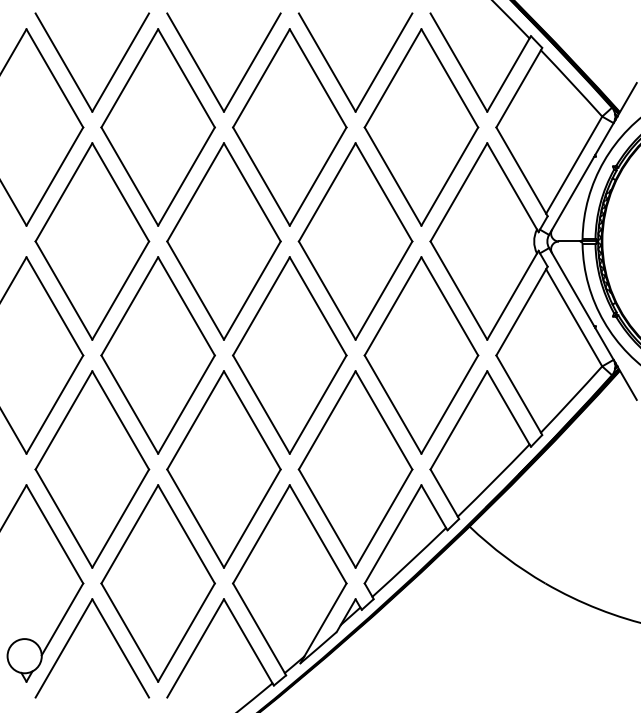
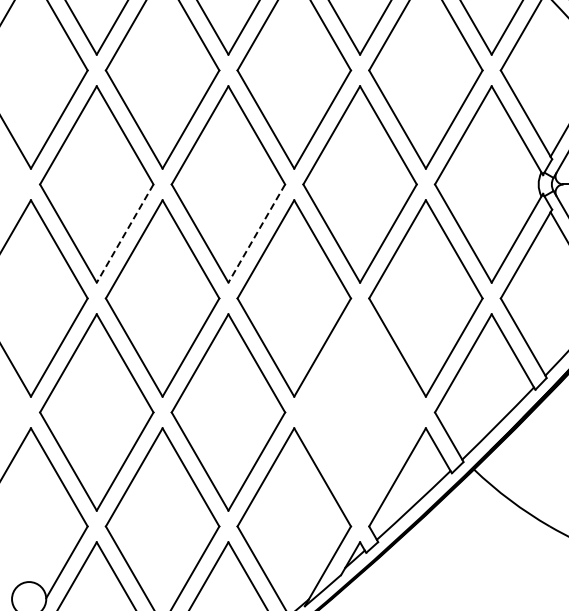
line: (120, 290) -> (124, 233), solid -> dashed
line: (252, 290) -> (256, 233), solid -> dashed
part: (355, 469) -> (359, 412), removed

